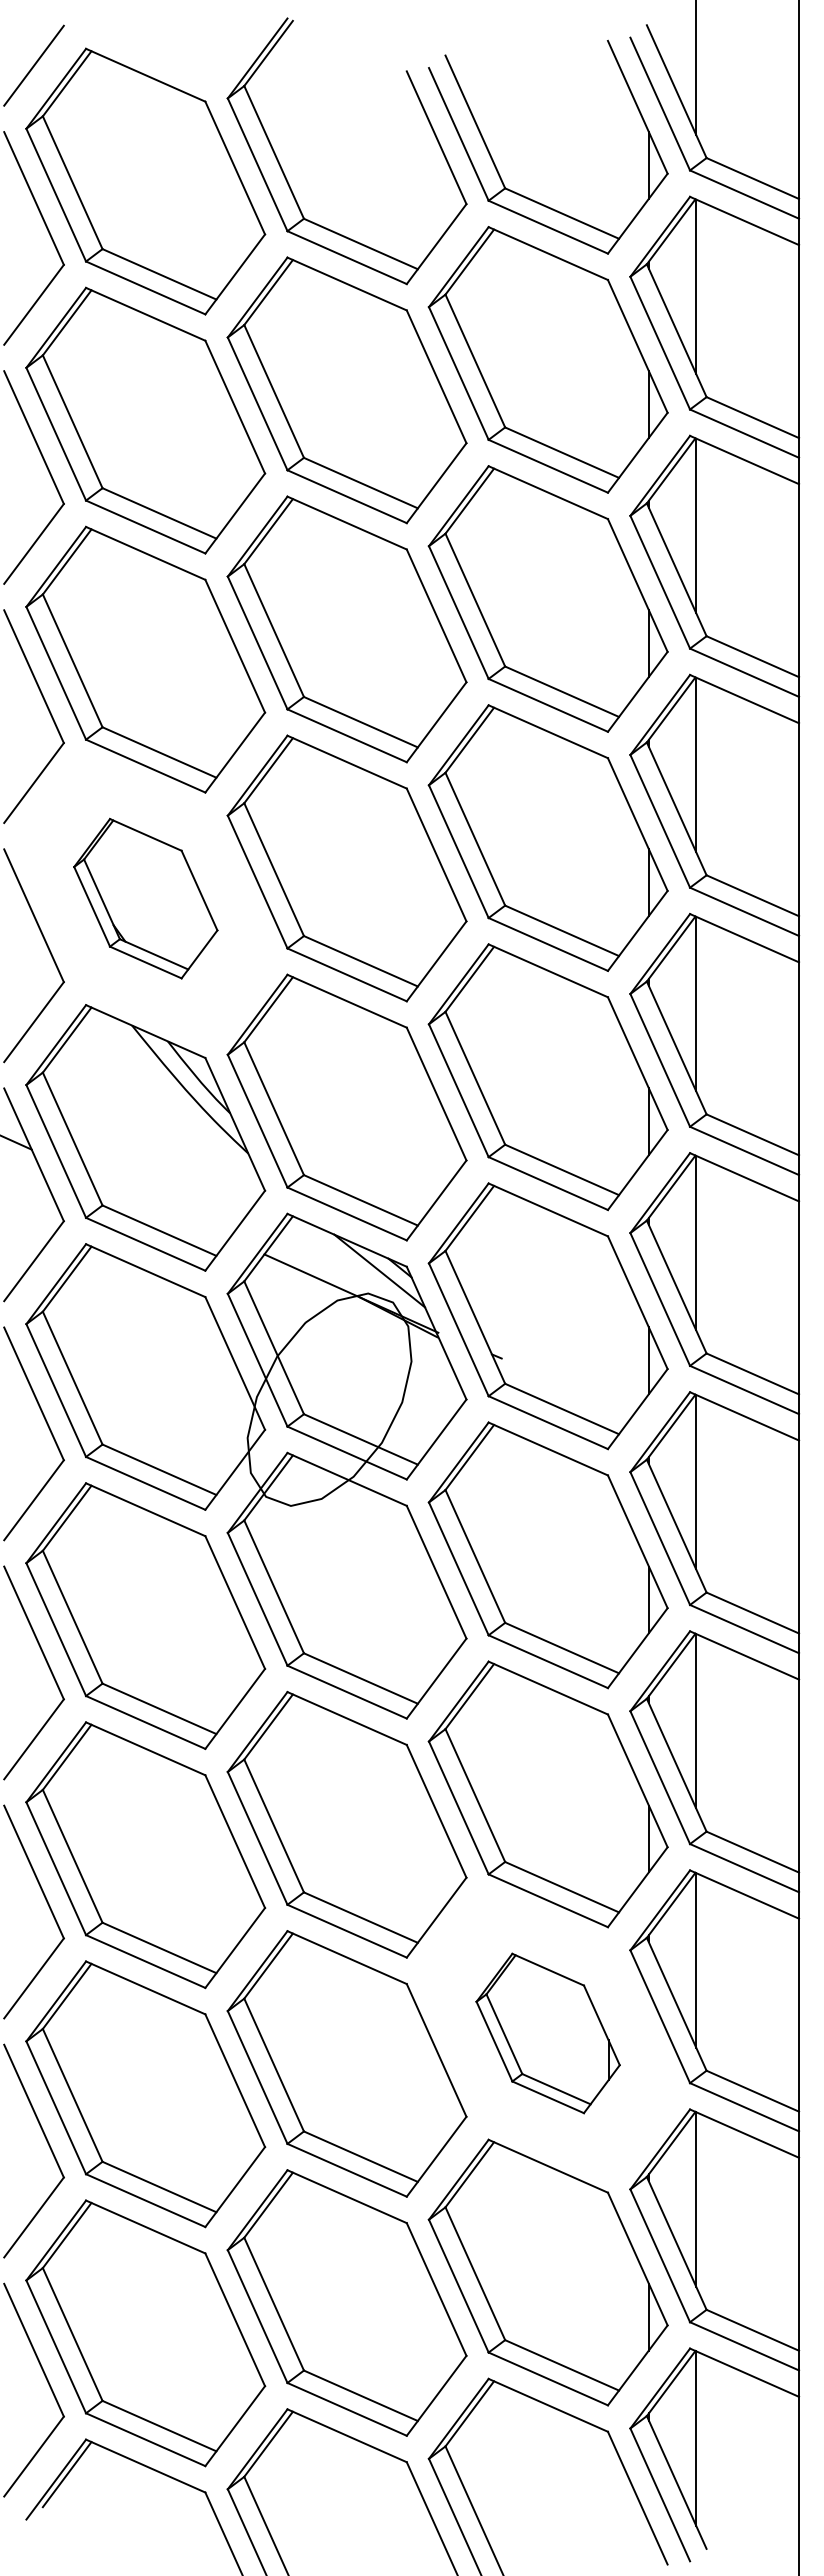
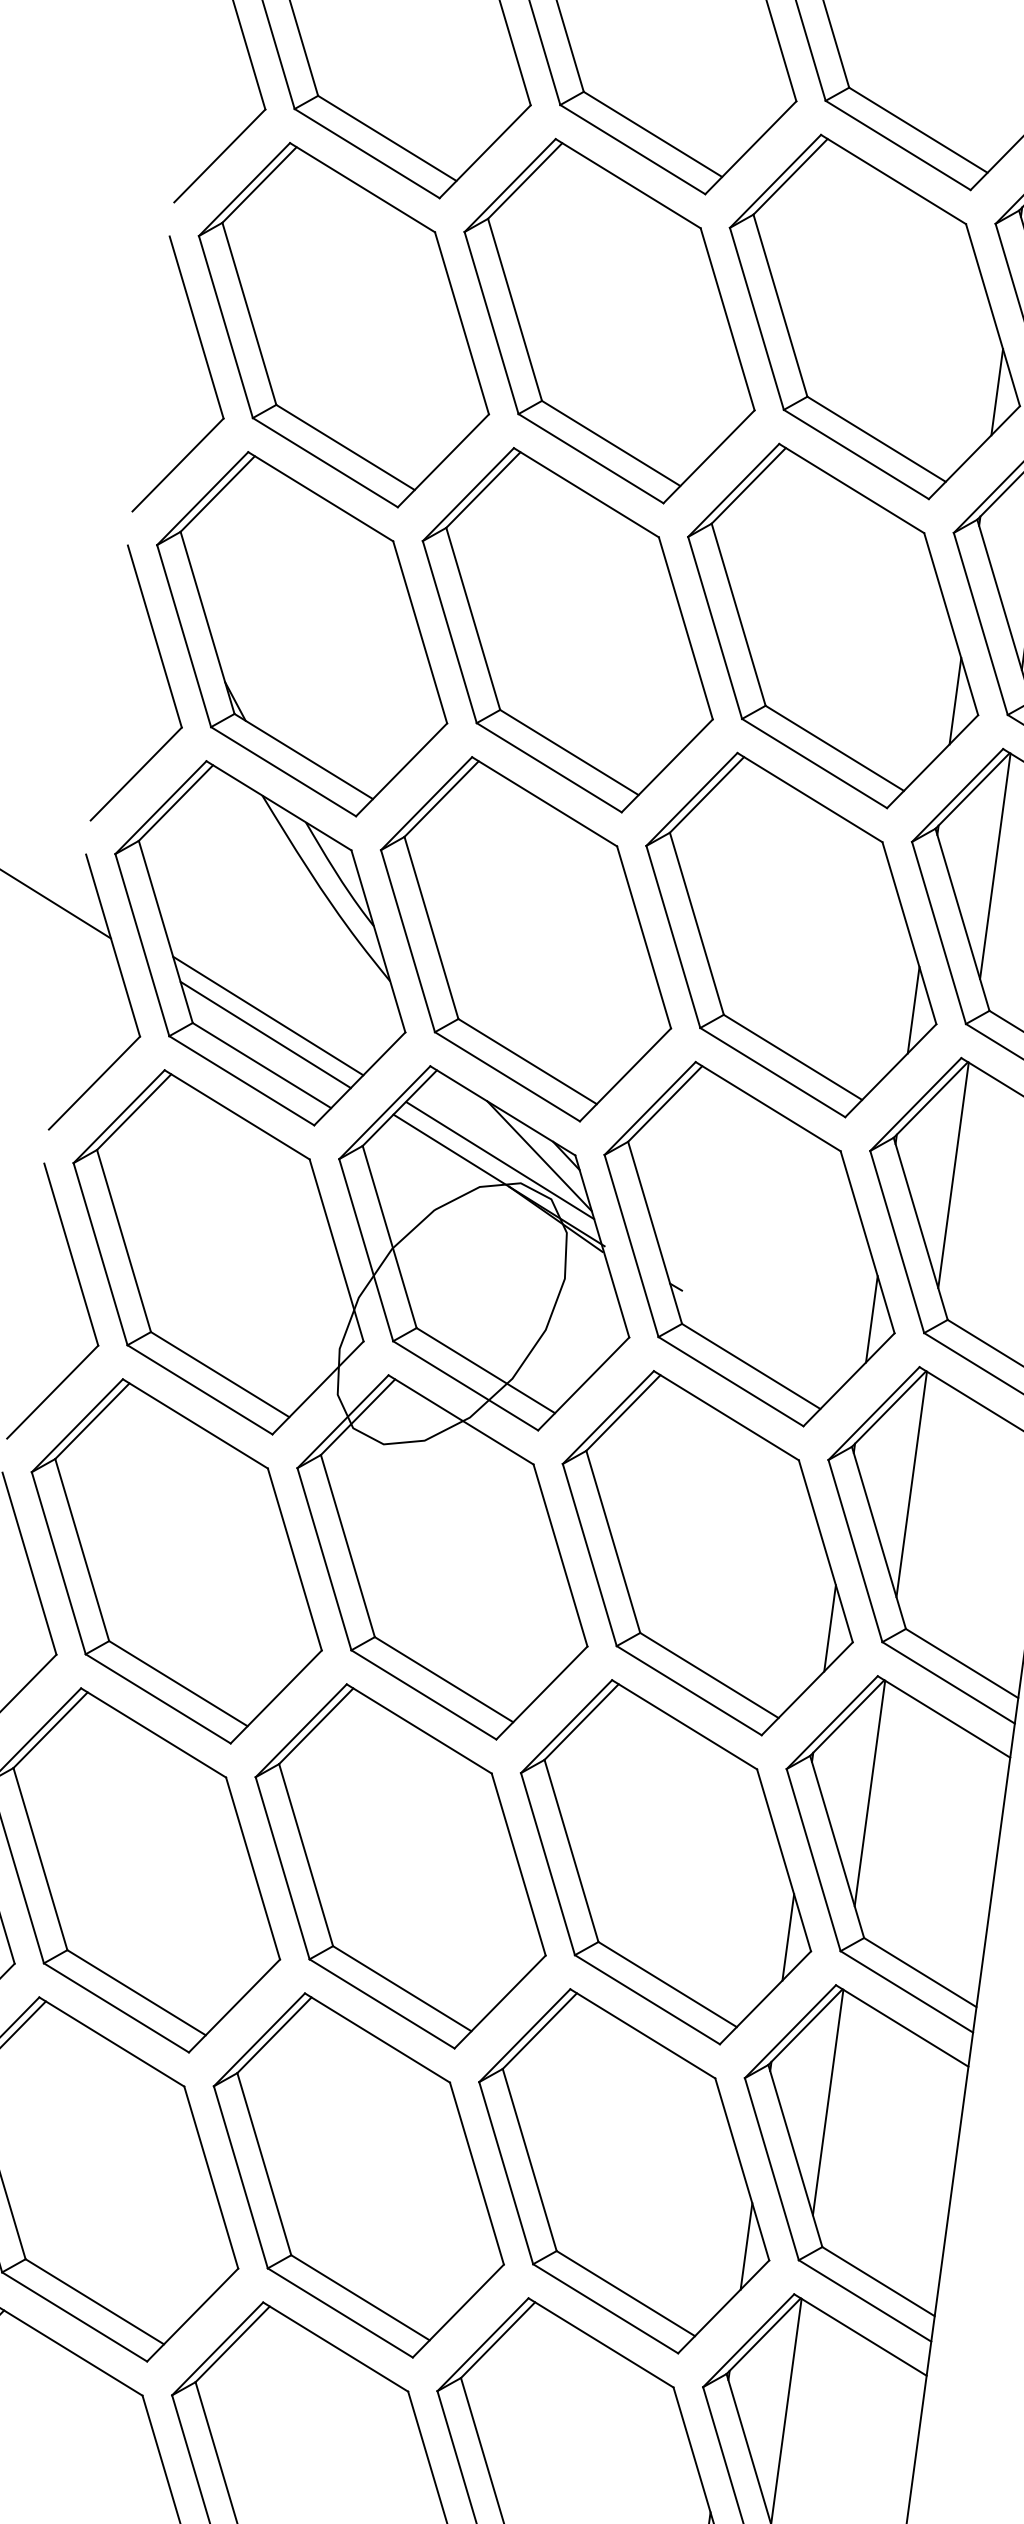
part: (145, 898) -> (301, 633), size x1.67
line: (158, 1192) -> (267, 1016), added
line: (159, 1206) -> (266, 1034), added
line: (350, 1278) -> (500, 1160), added
part: (547, 2033) -> (623, 2171), size x1.67

